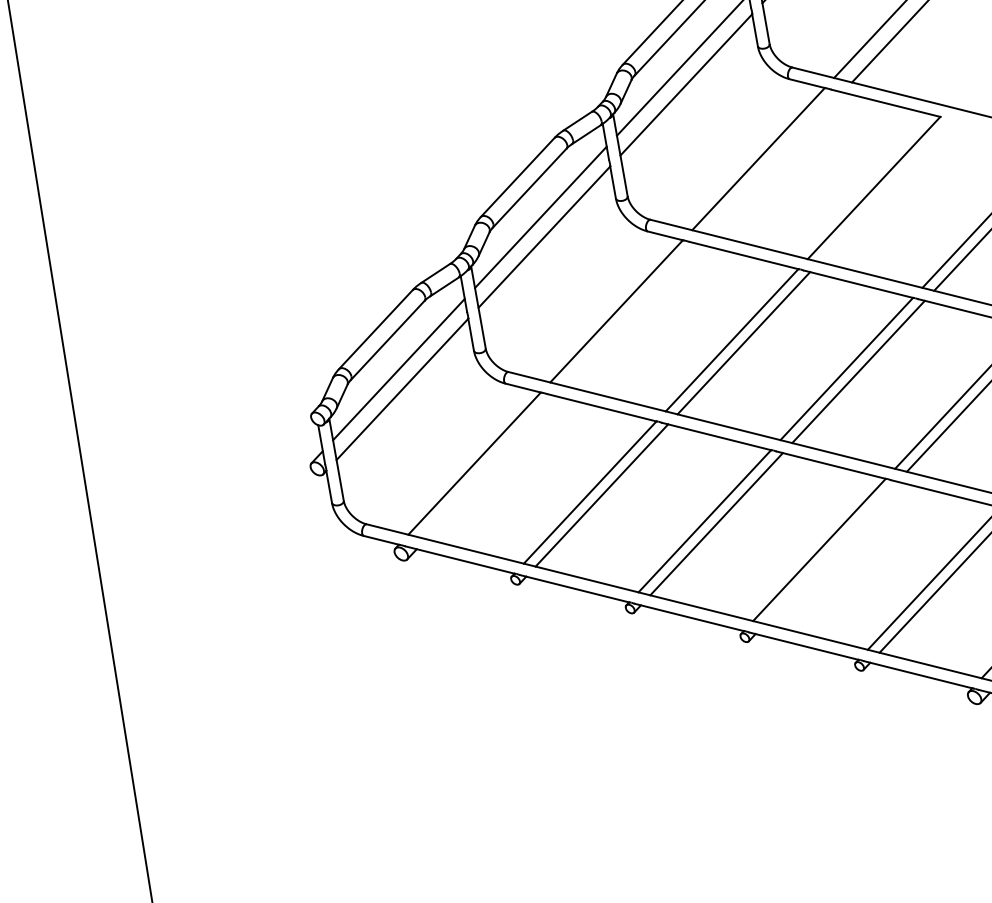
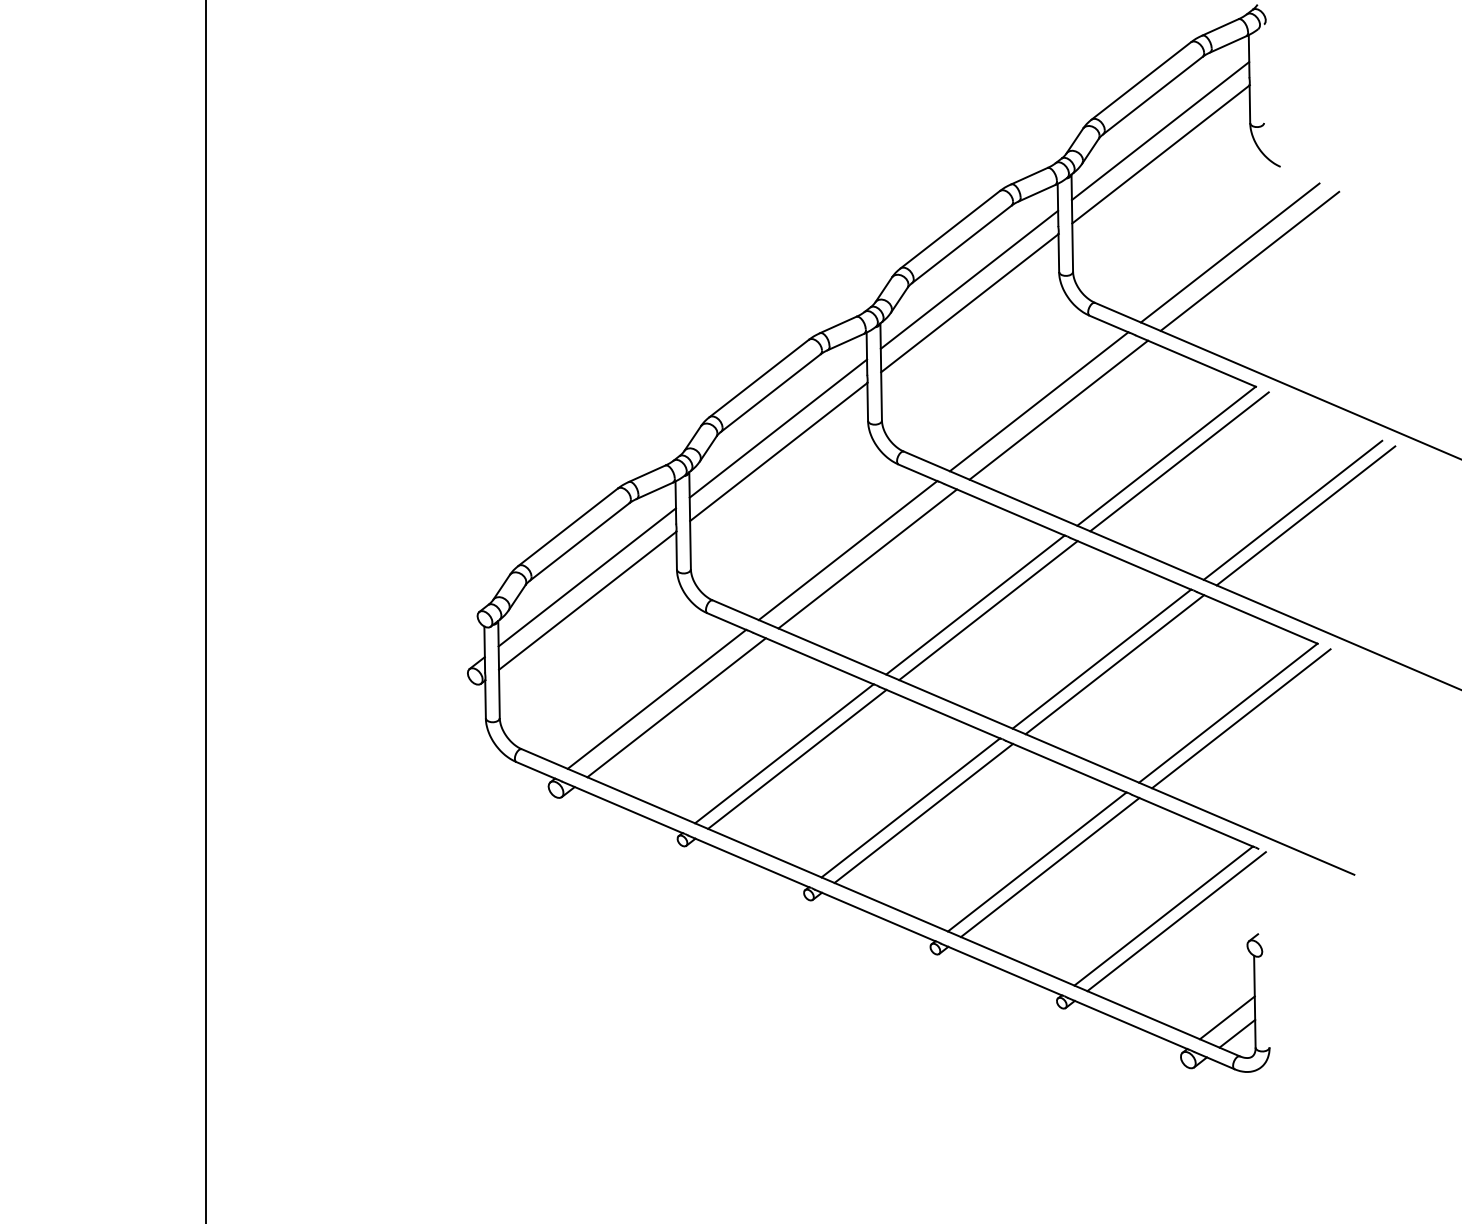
line: (776, 163) -> (1058, 409), added
line: (885, 190) -> (1179, 461), added
line: (634, 315) -> (867, 558), added
line: (492, 467) -> (676, 707), added
line: (830, 552) -> (1049, 867), added

